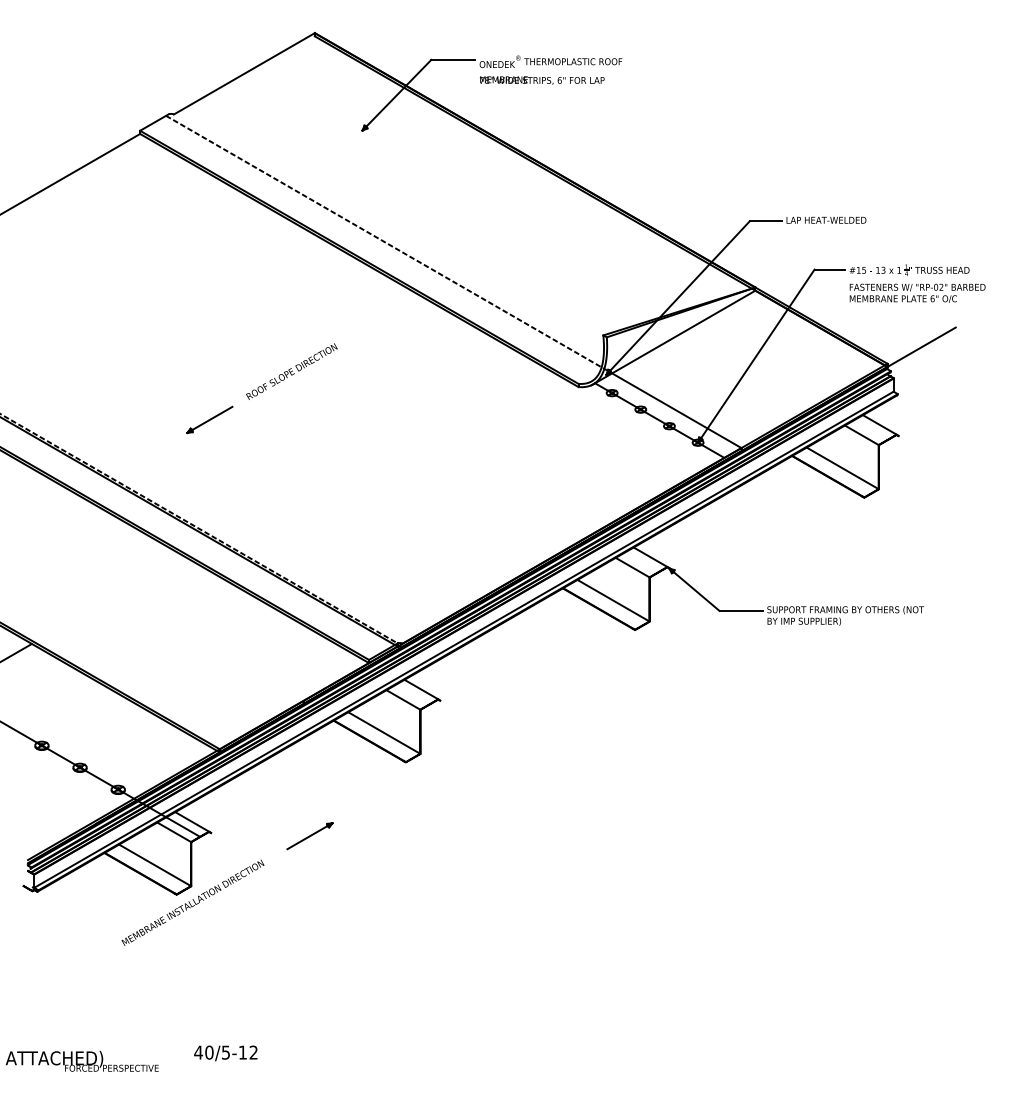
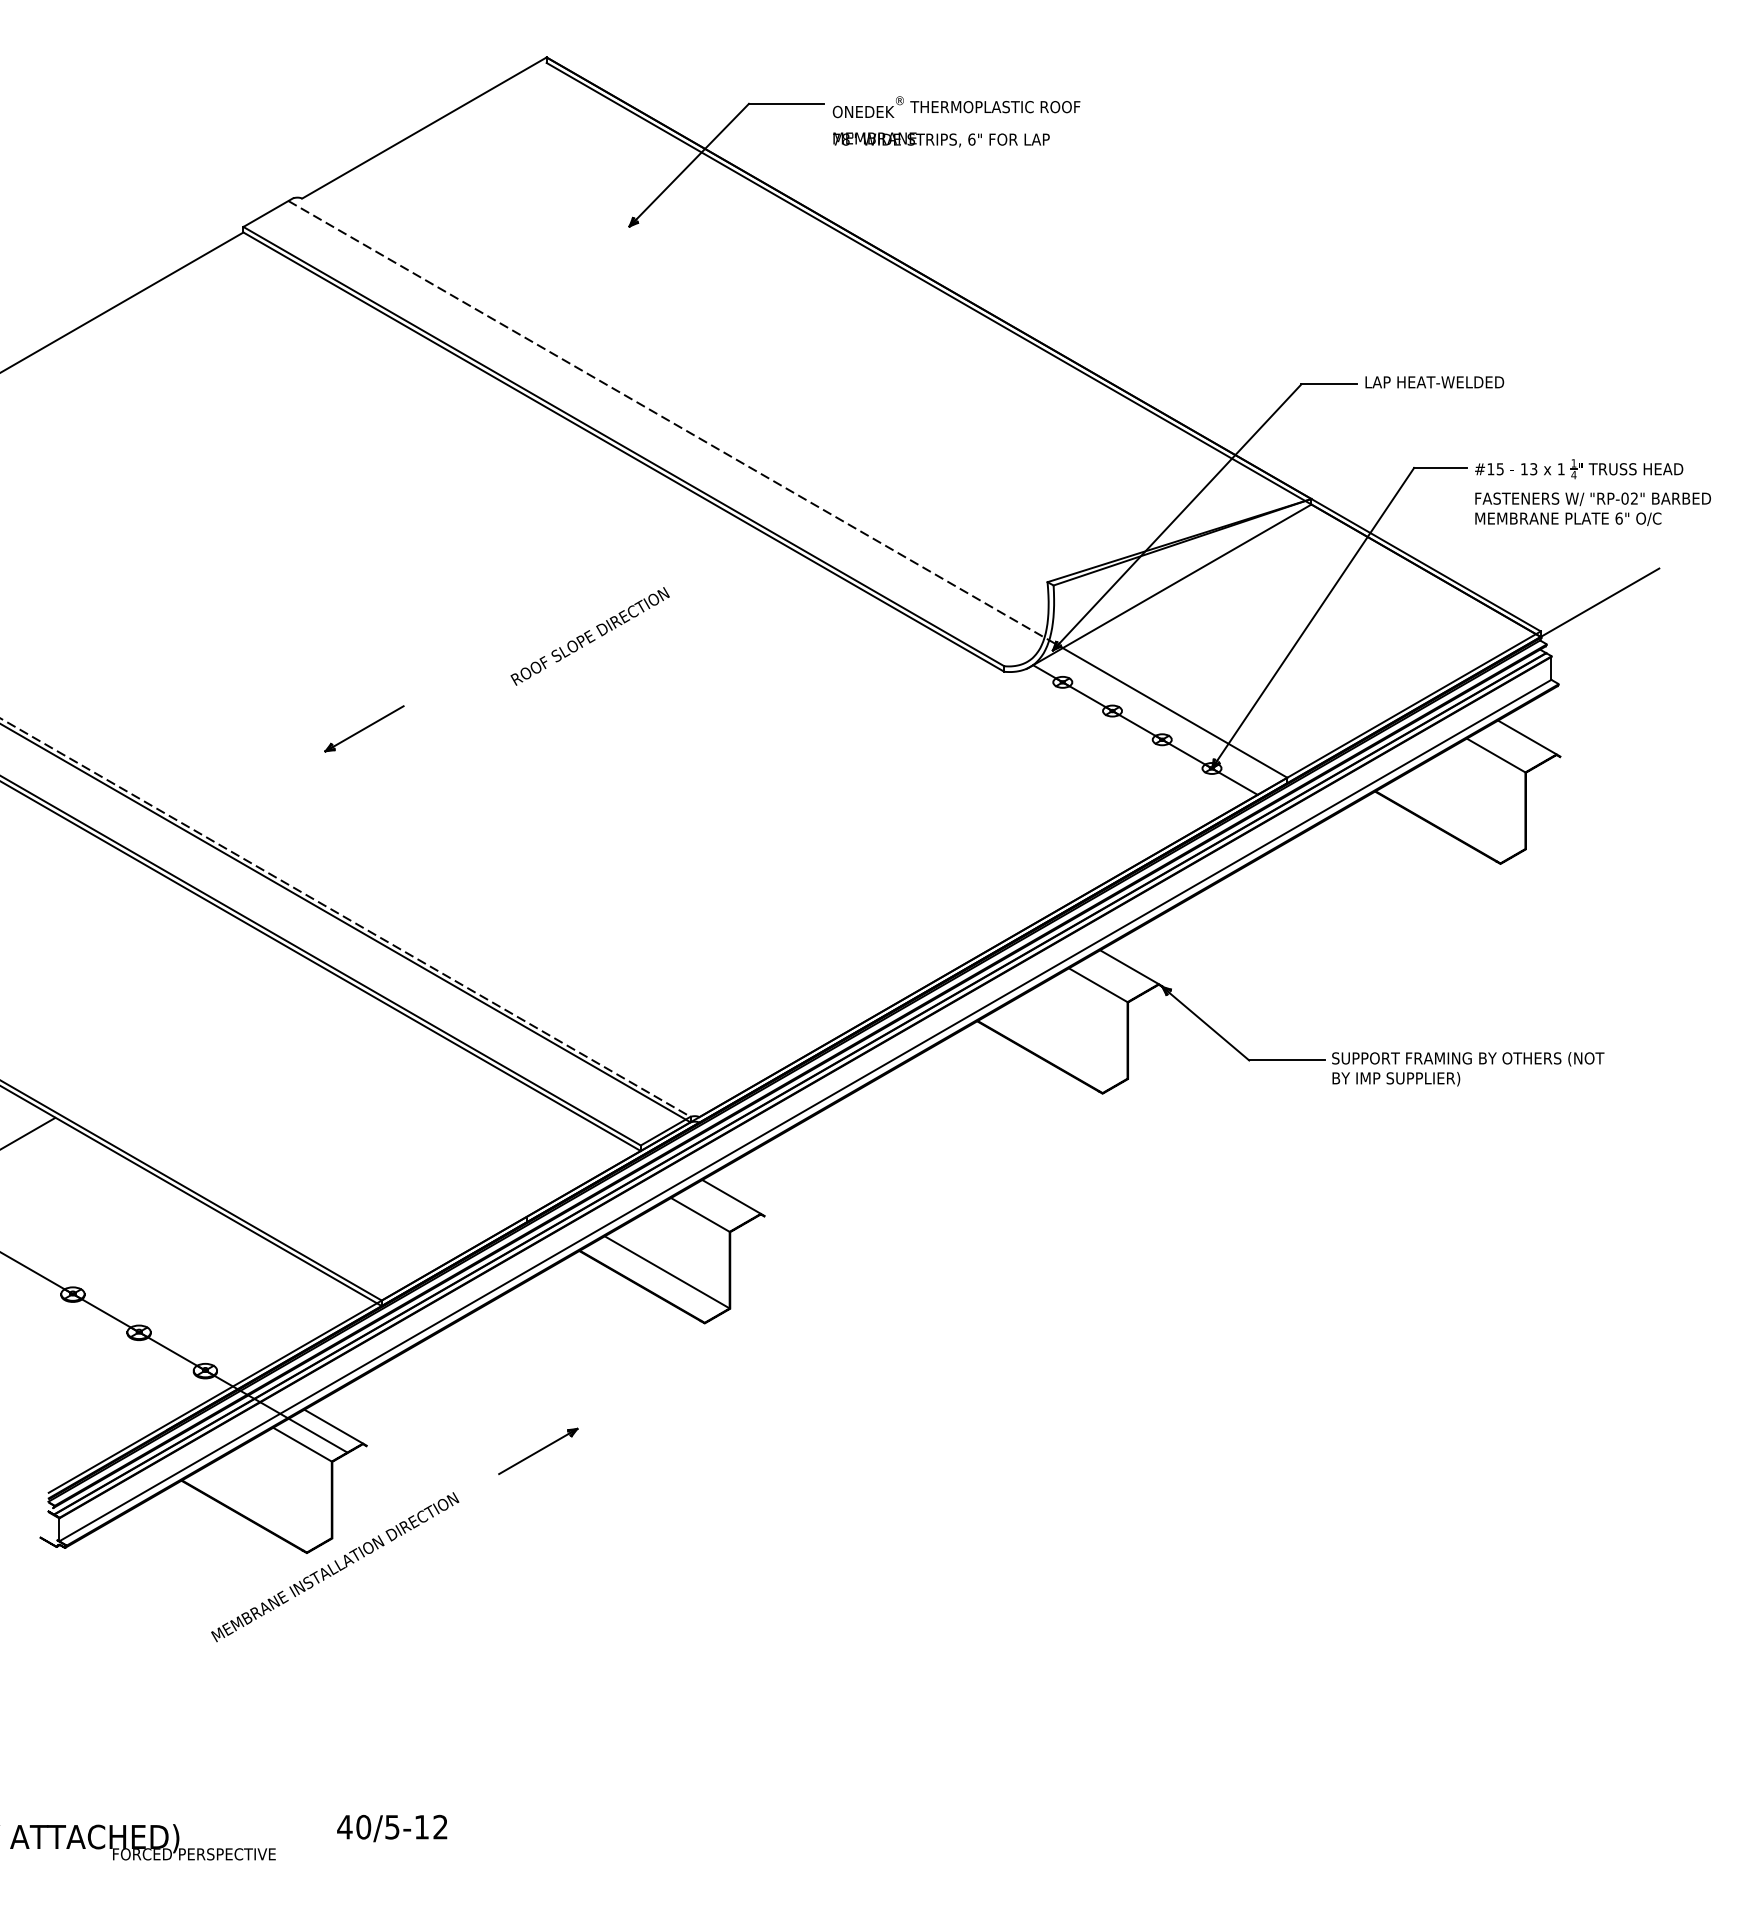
text: (291, 371) -> (589, 636), moved
line: (842, 468) -> (1462, 813), removed
line: (613, 600) -> (1065, 1042), removed
line: (155, 865) -> (270, 1502), removed

